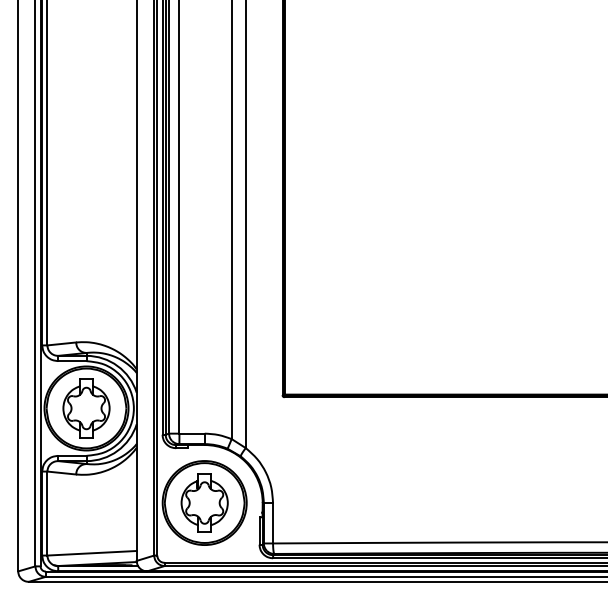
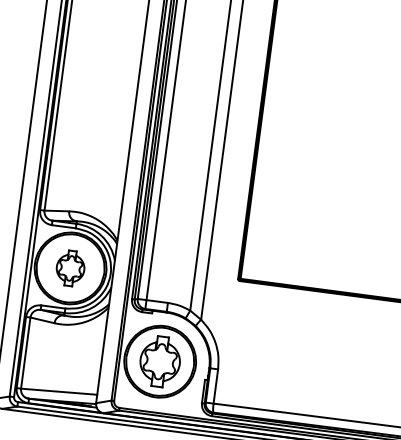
part: (86, 408) -> (70, 268), size x0.7

